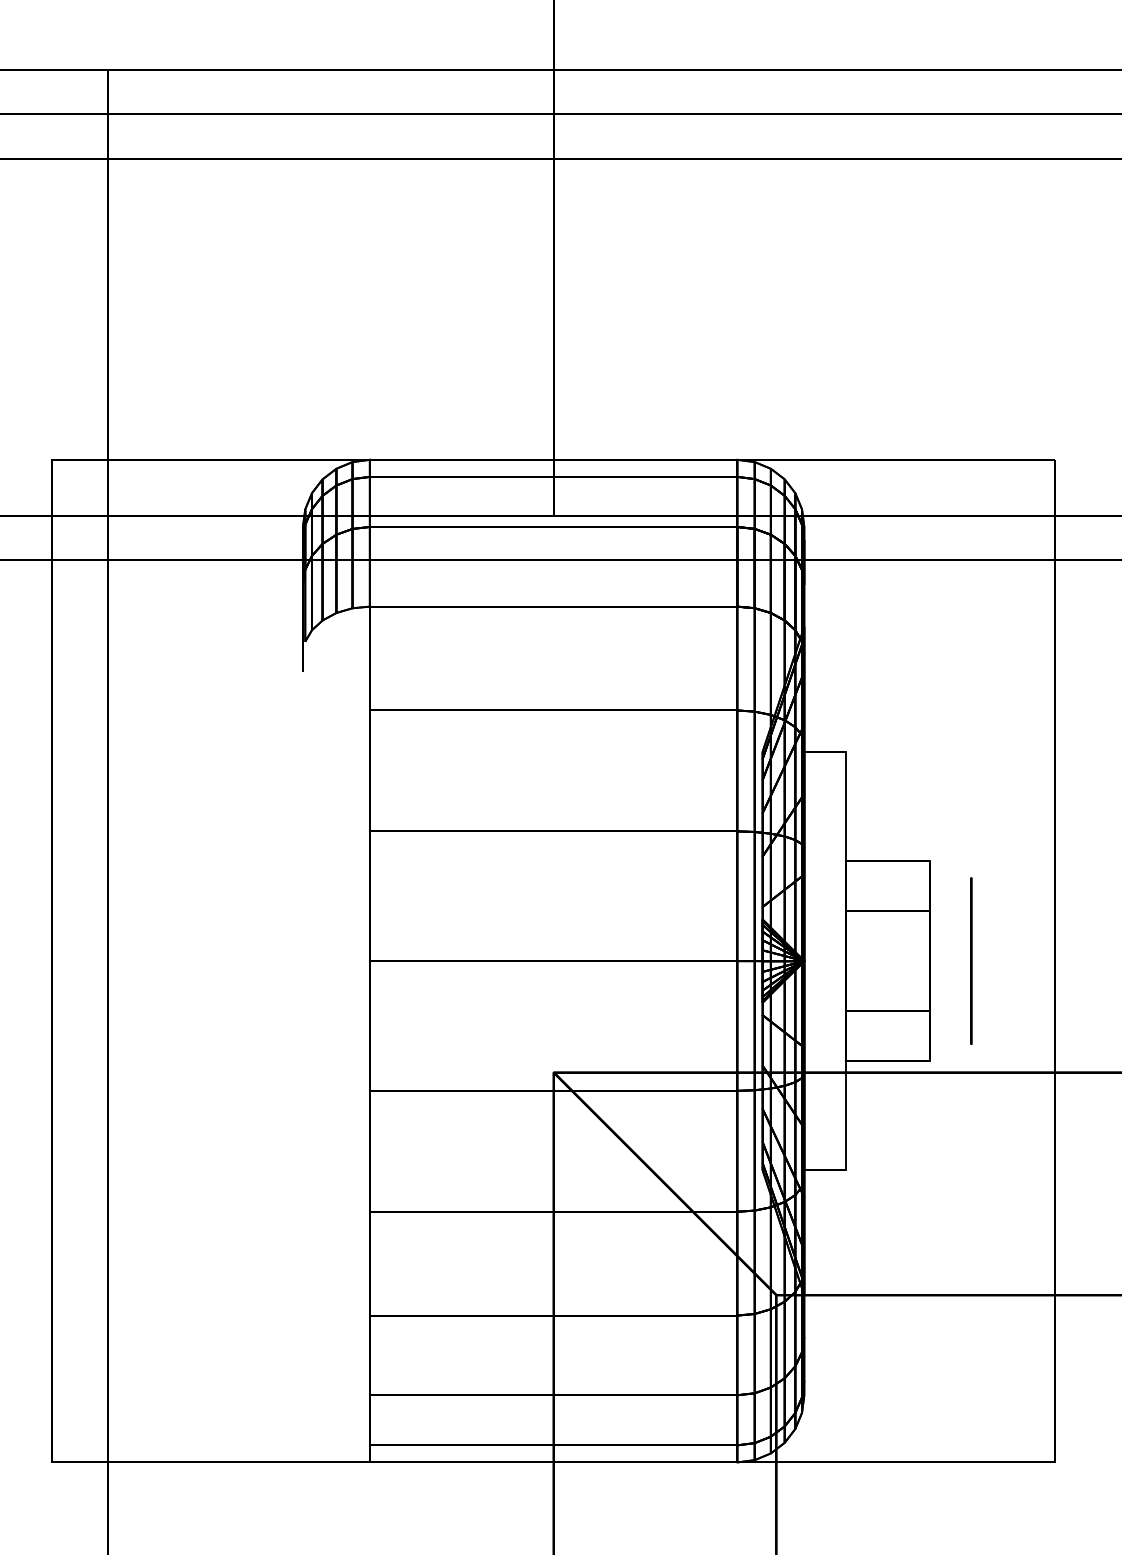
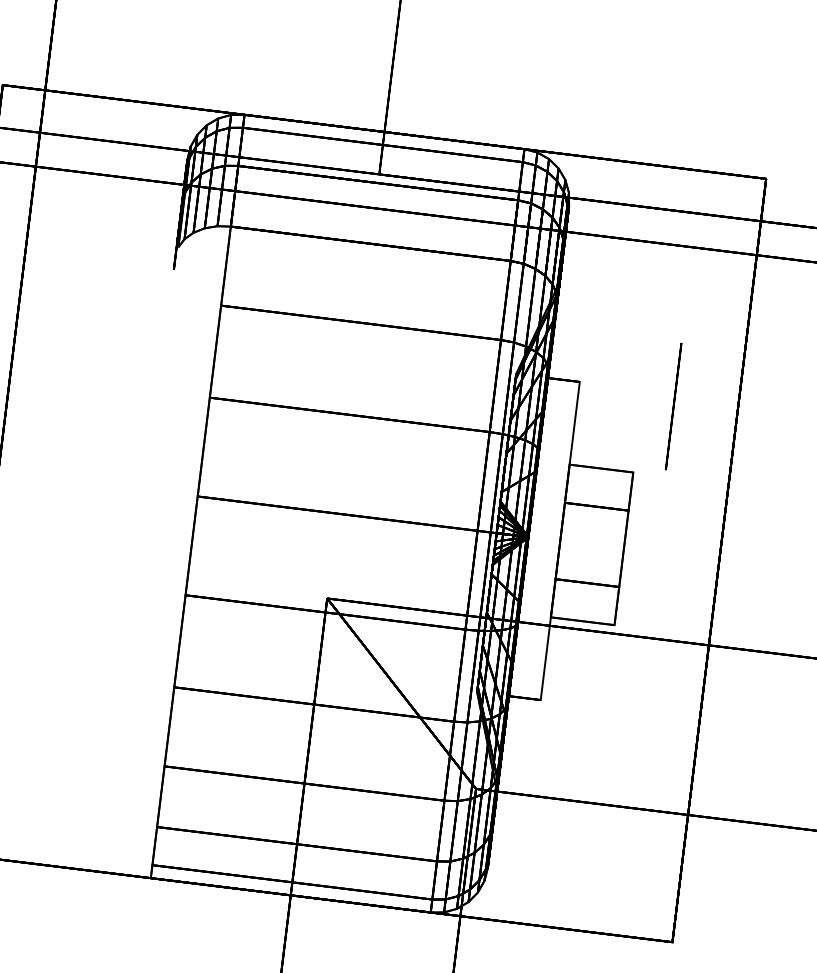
circle: (971, 960) -> (673, 406), moved

